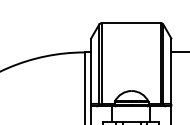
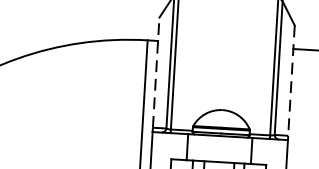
line: (91, 71) -> (156, 73), solid -> dashed
line: (171, 71) -> (291, 81), solid -> dashed

